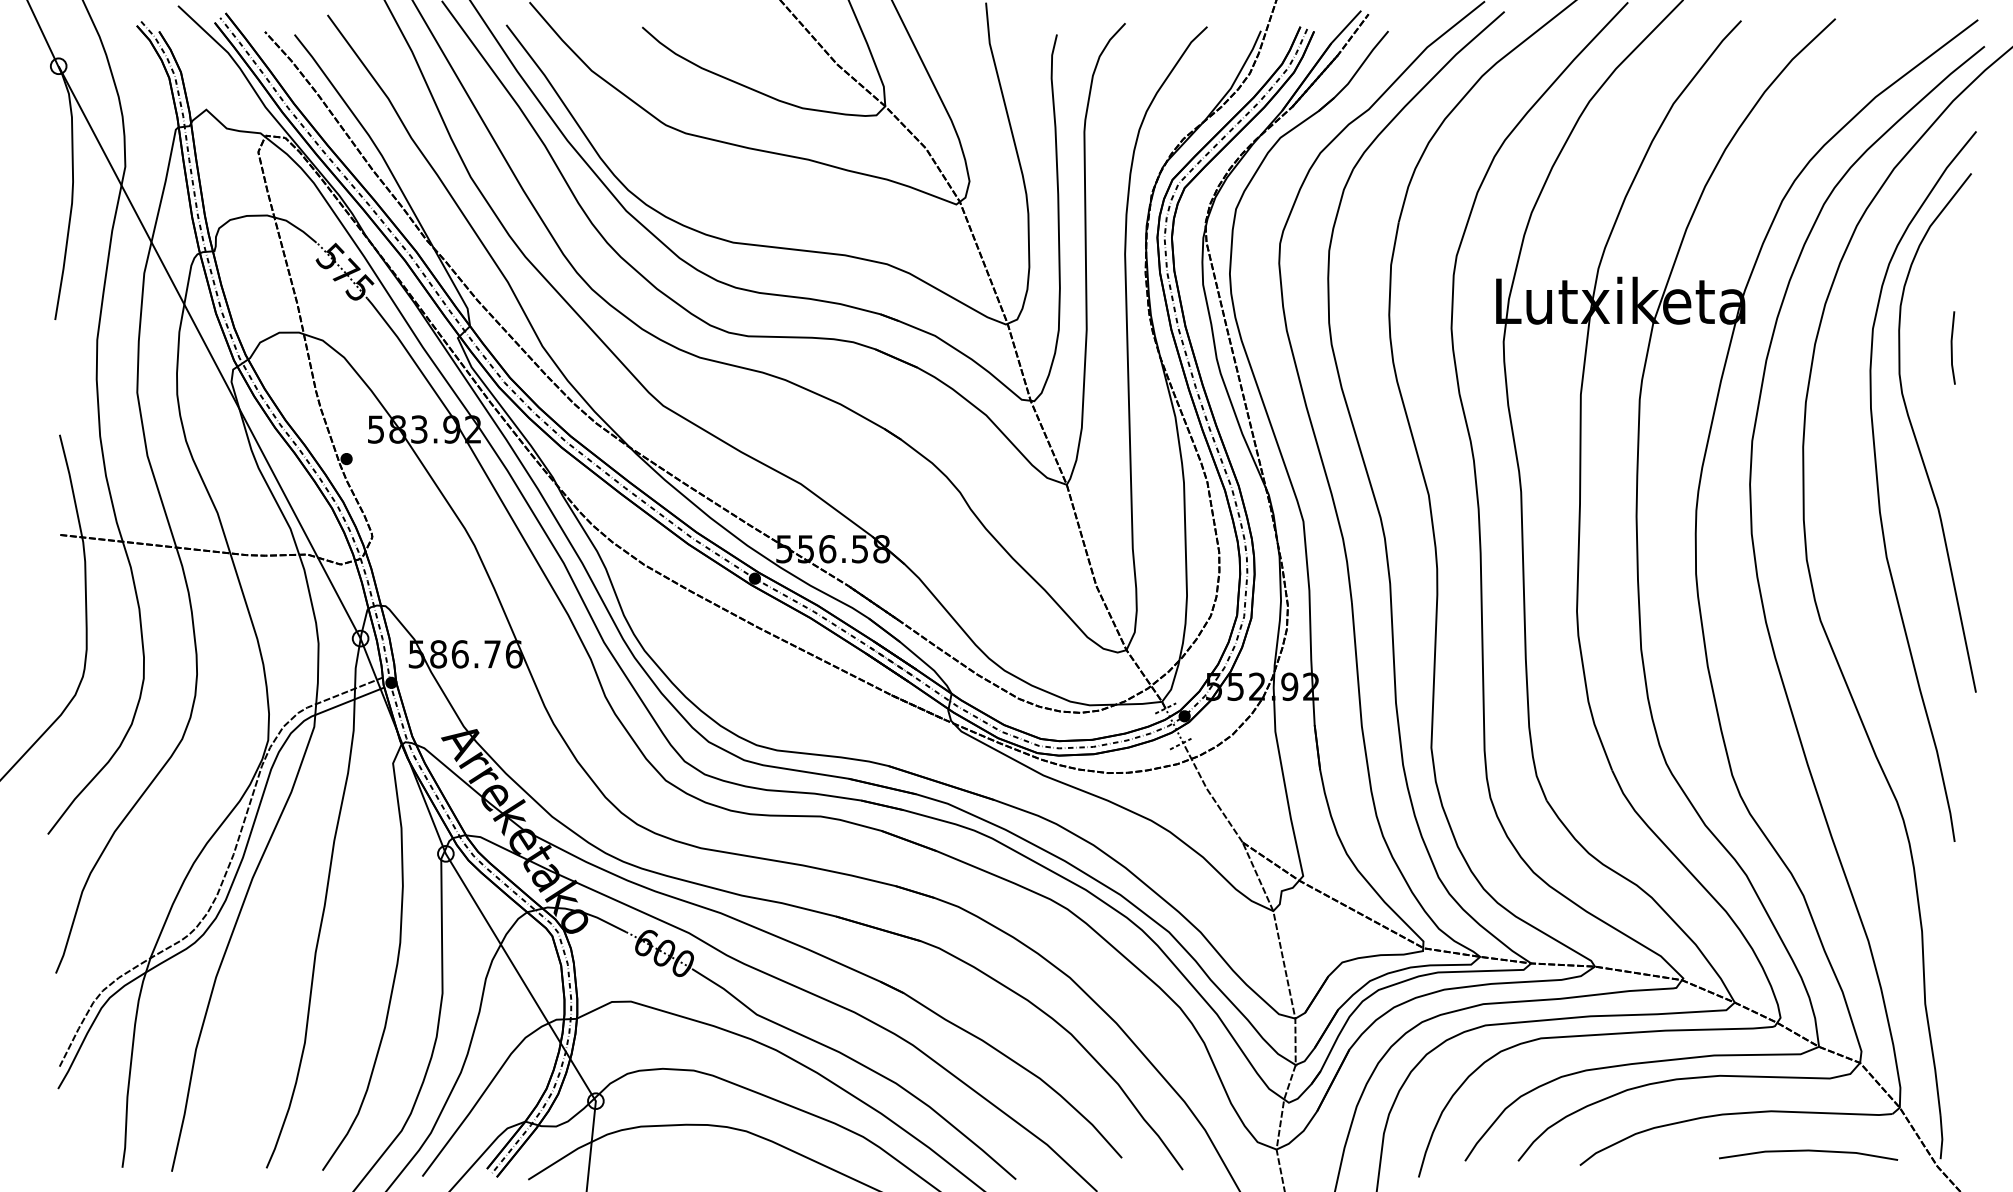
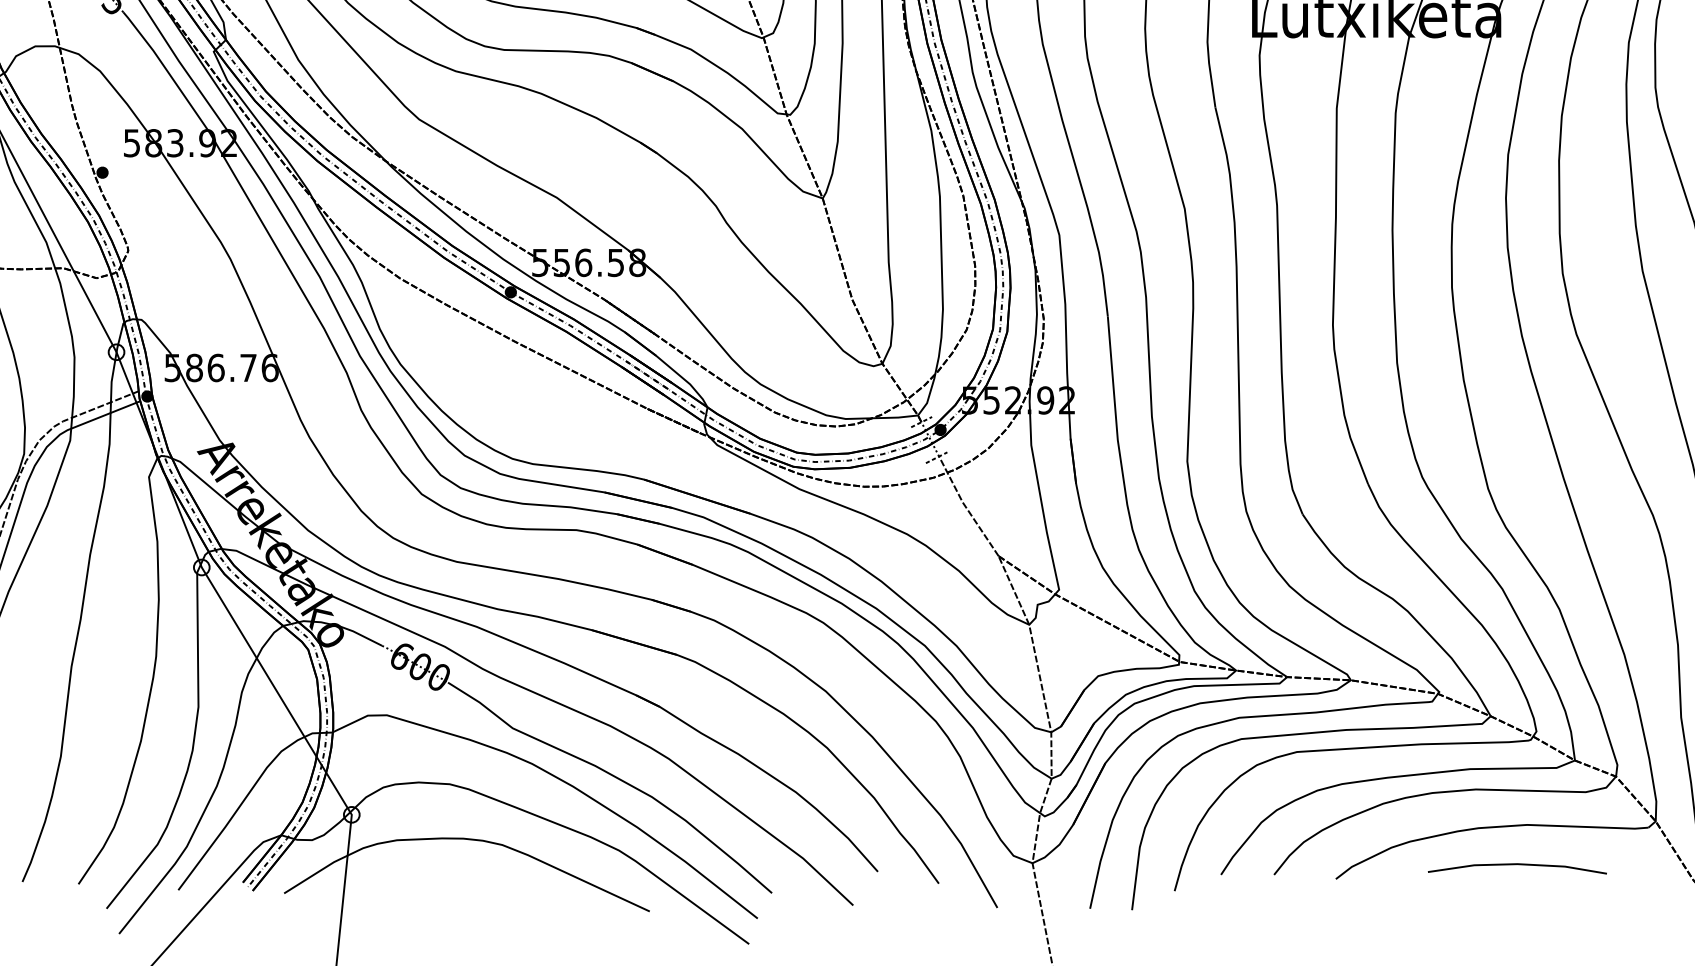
line: (1808, 1151) -> (1517, 865), moved

